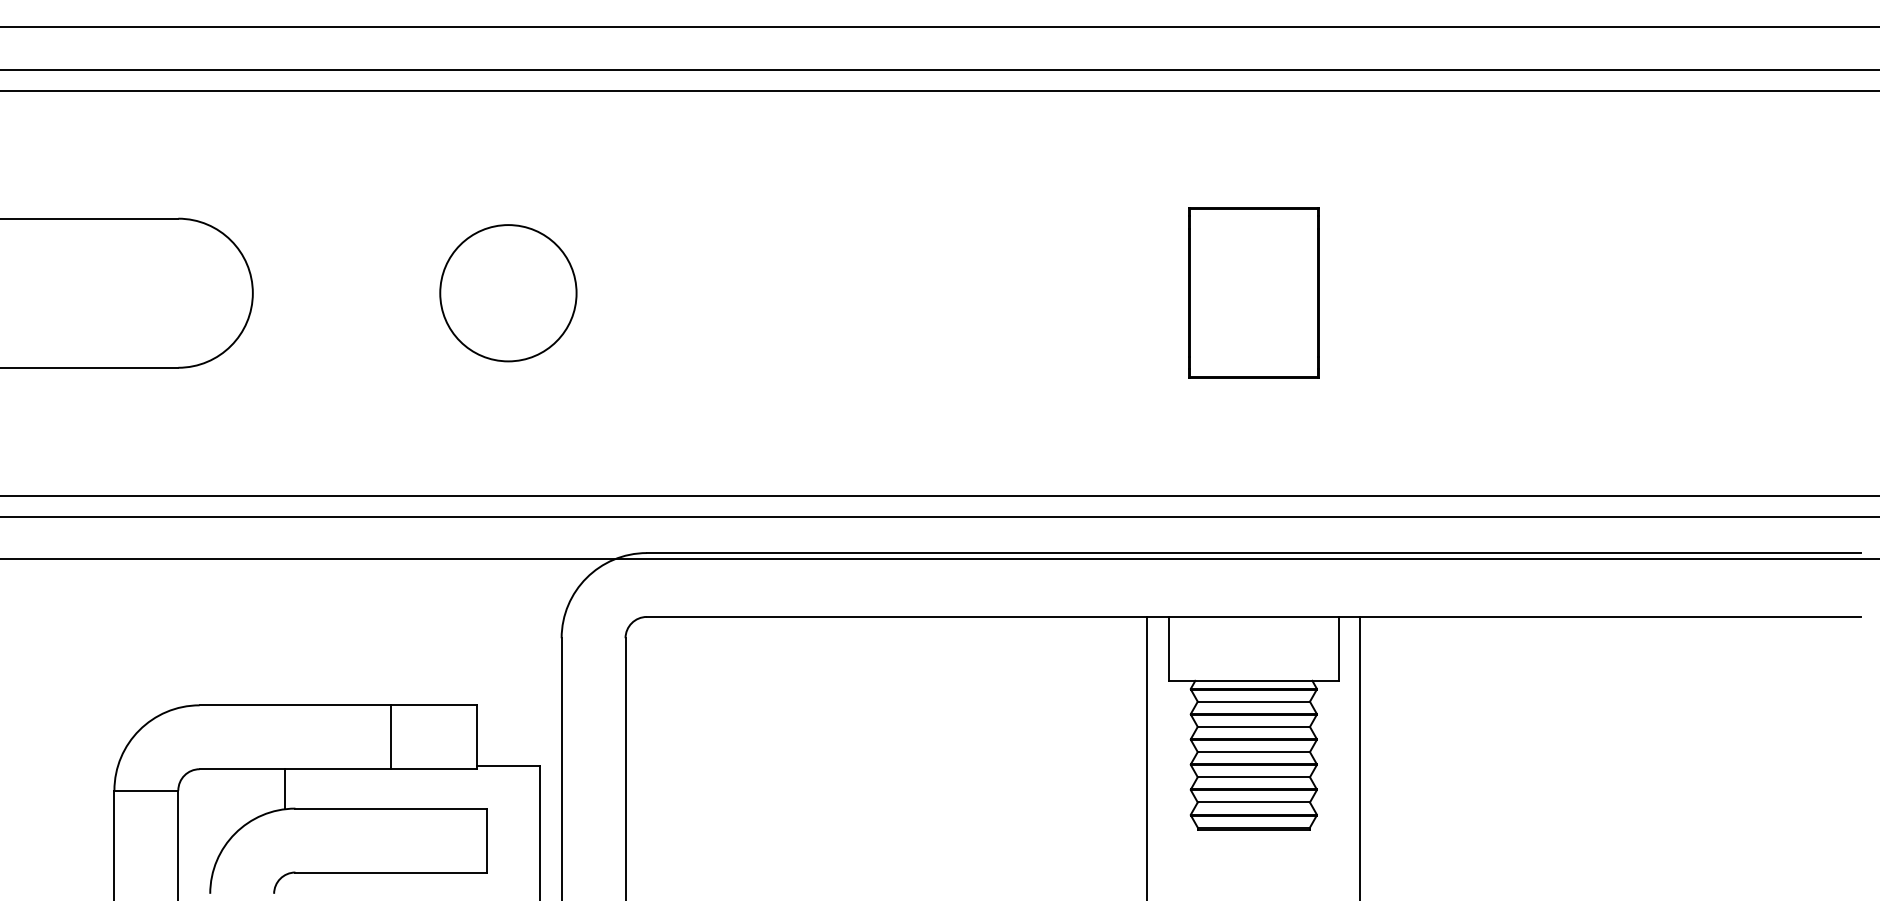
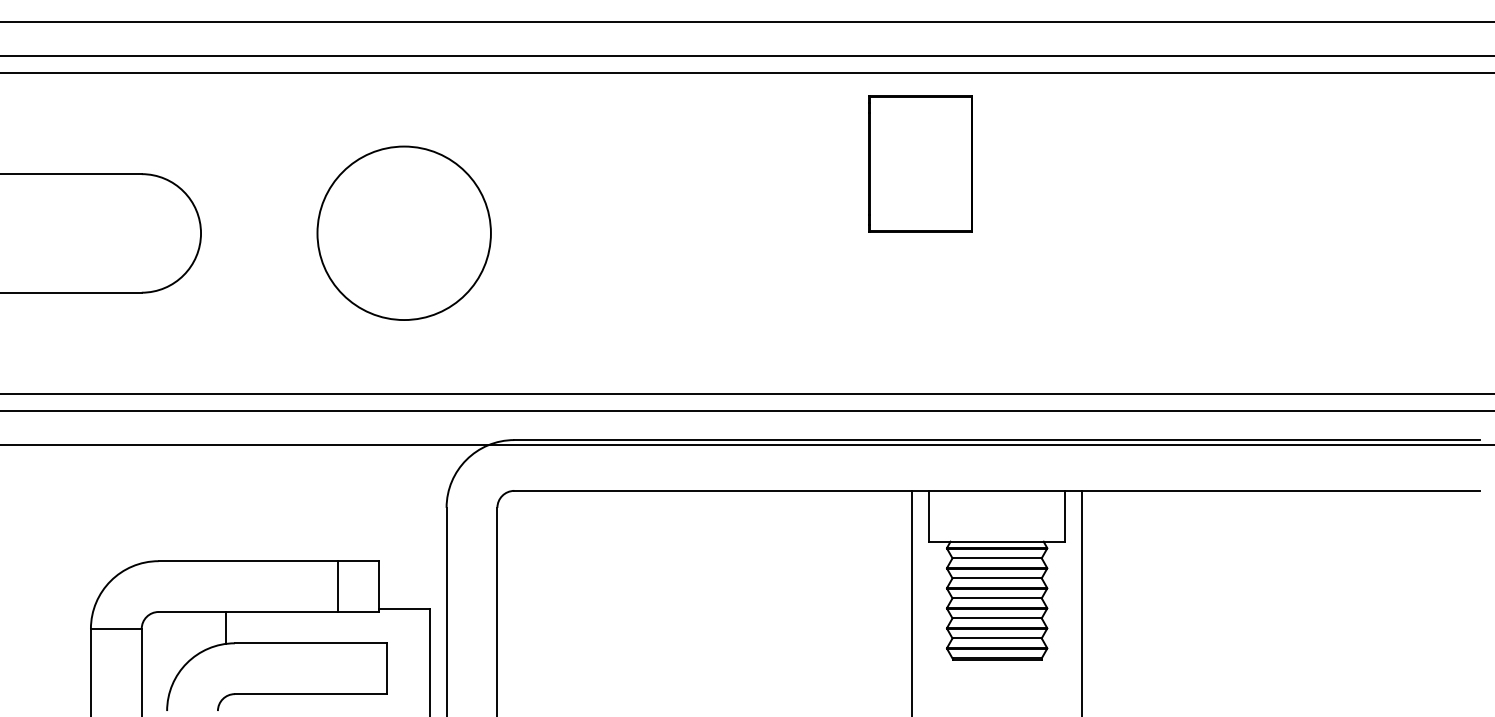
part: (1253, 292) -> (920, 163), moved
circle: (508, 293) -> (404, 233), size x1.6
line: (391, 737) -> (338, 586), moved

